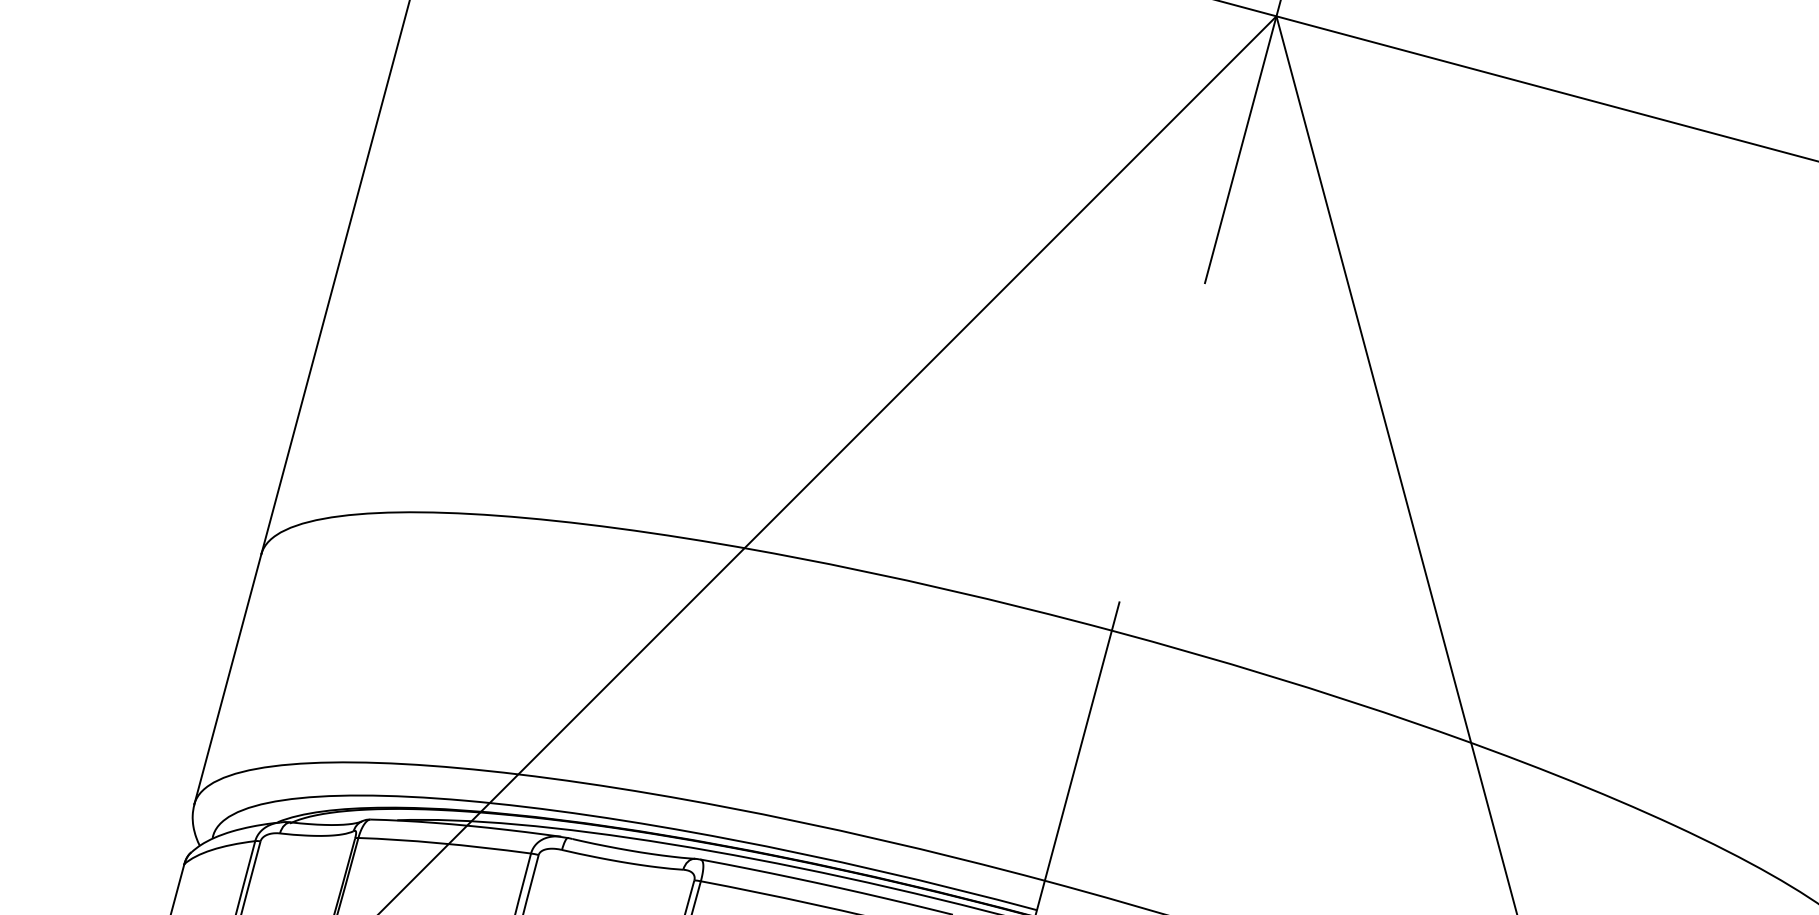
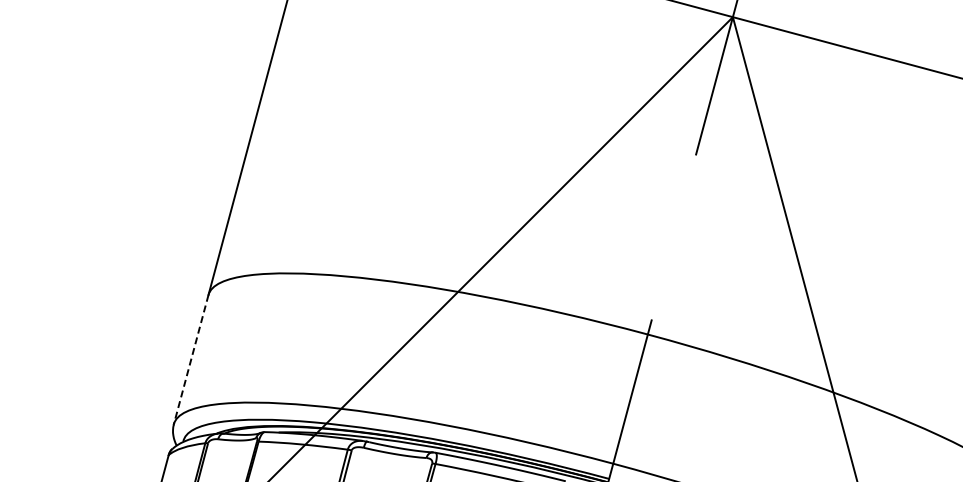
line: (228, 679) -> (191, 359), solid -> dashed

